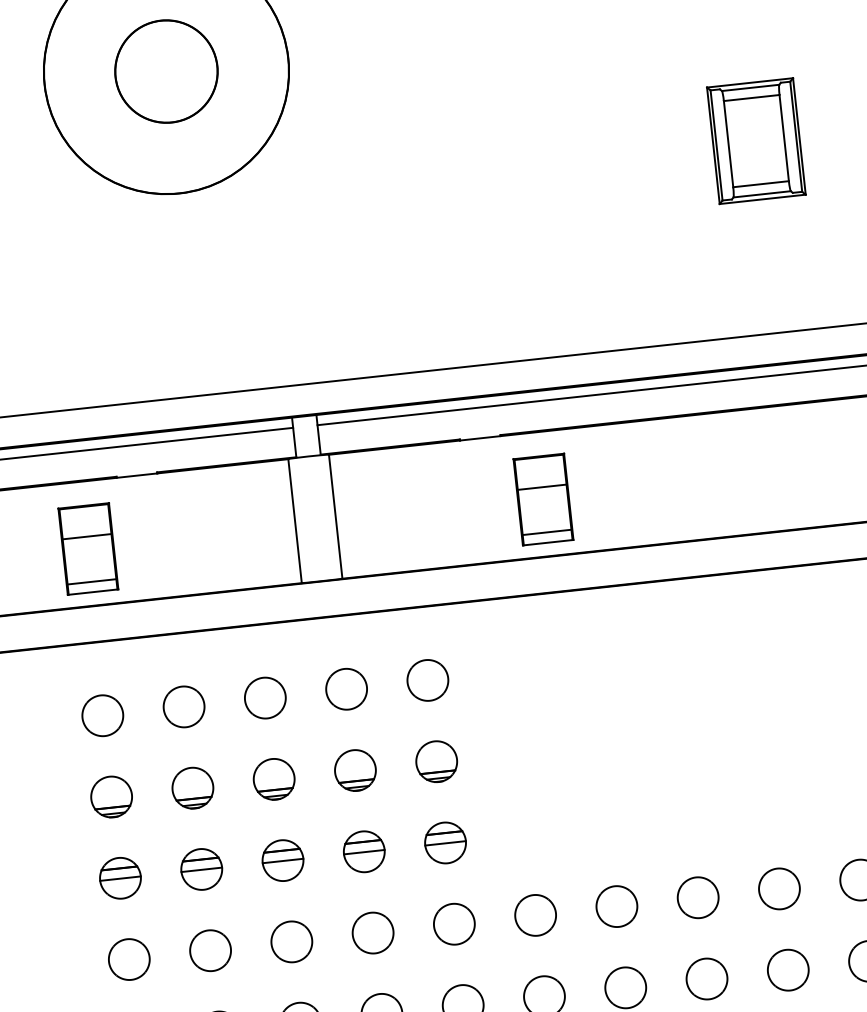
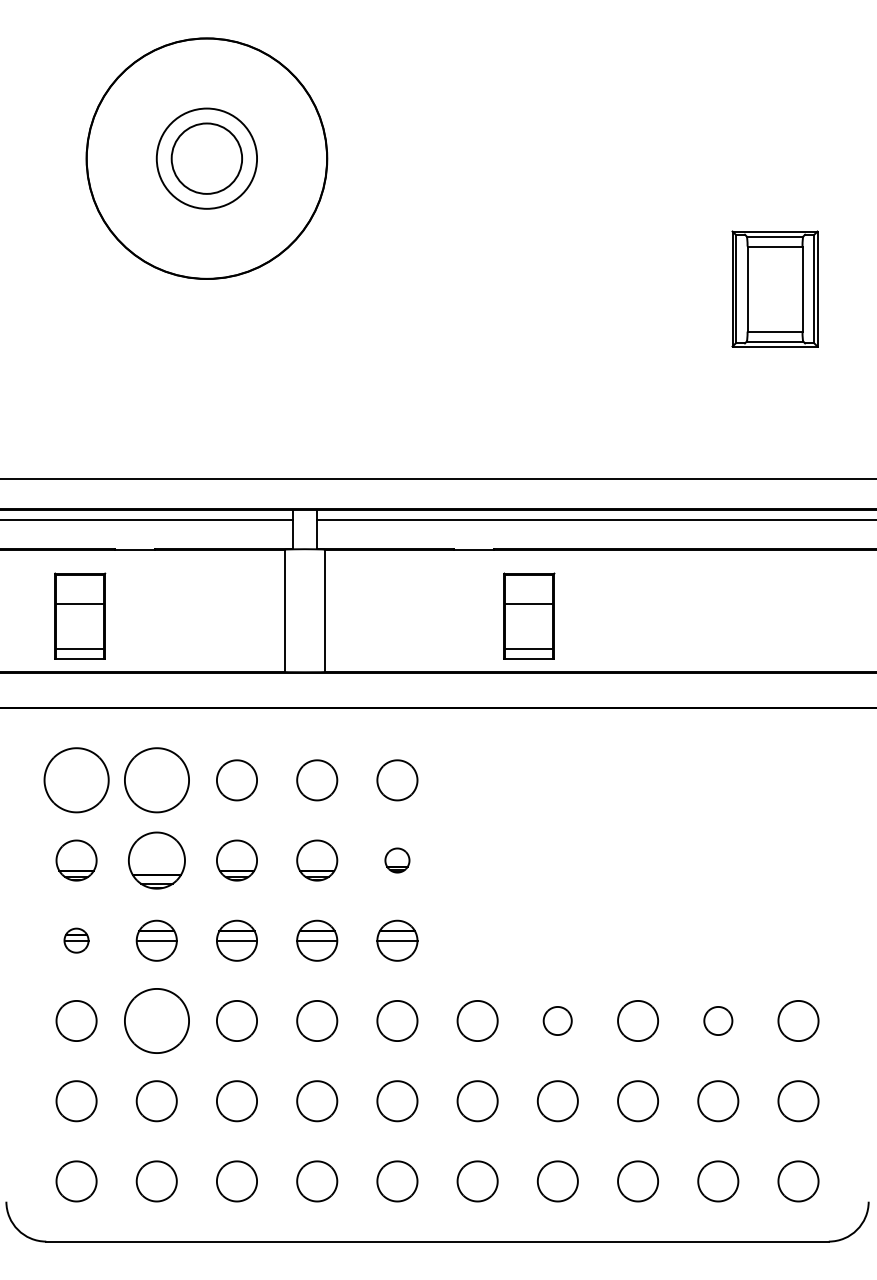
circle: (166, 71) -> (206, 158), size x0.7
part: (183, 707) -> (156, 780), size x1.6
part: (102, 715) -> (76, 780), size x1.6
part: (436, 761) -> (397, 860), size x0.6
part: (192, 788) -> (156, 860), size x1.4
part: (120, 878) -> (76, 940), size x0.6
part: (779, 888) -> (718, 1020), size x0.7
part: (616, 906) -> (557, 1020), size x0.7
part: (210, 950) -> (156, 1020), size x1.6

